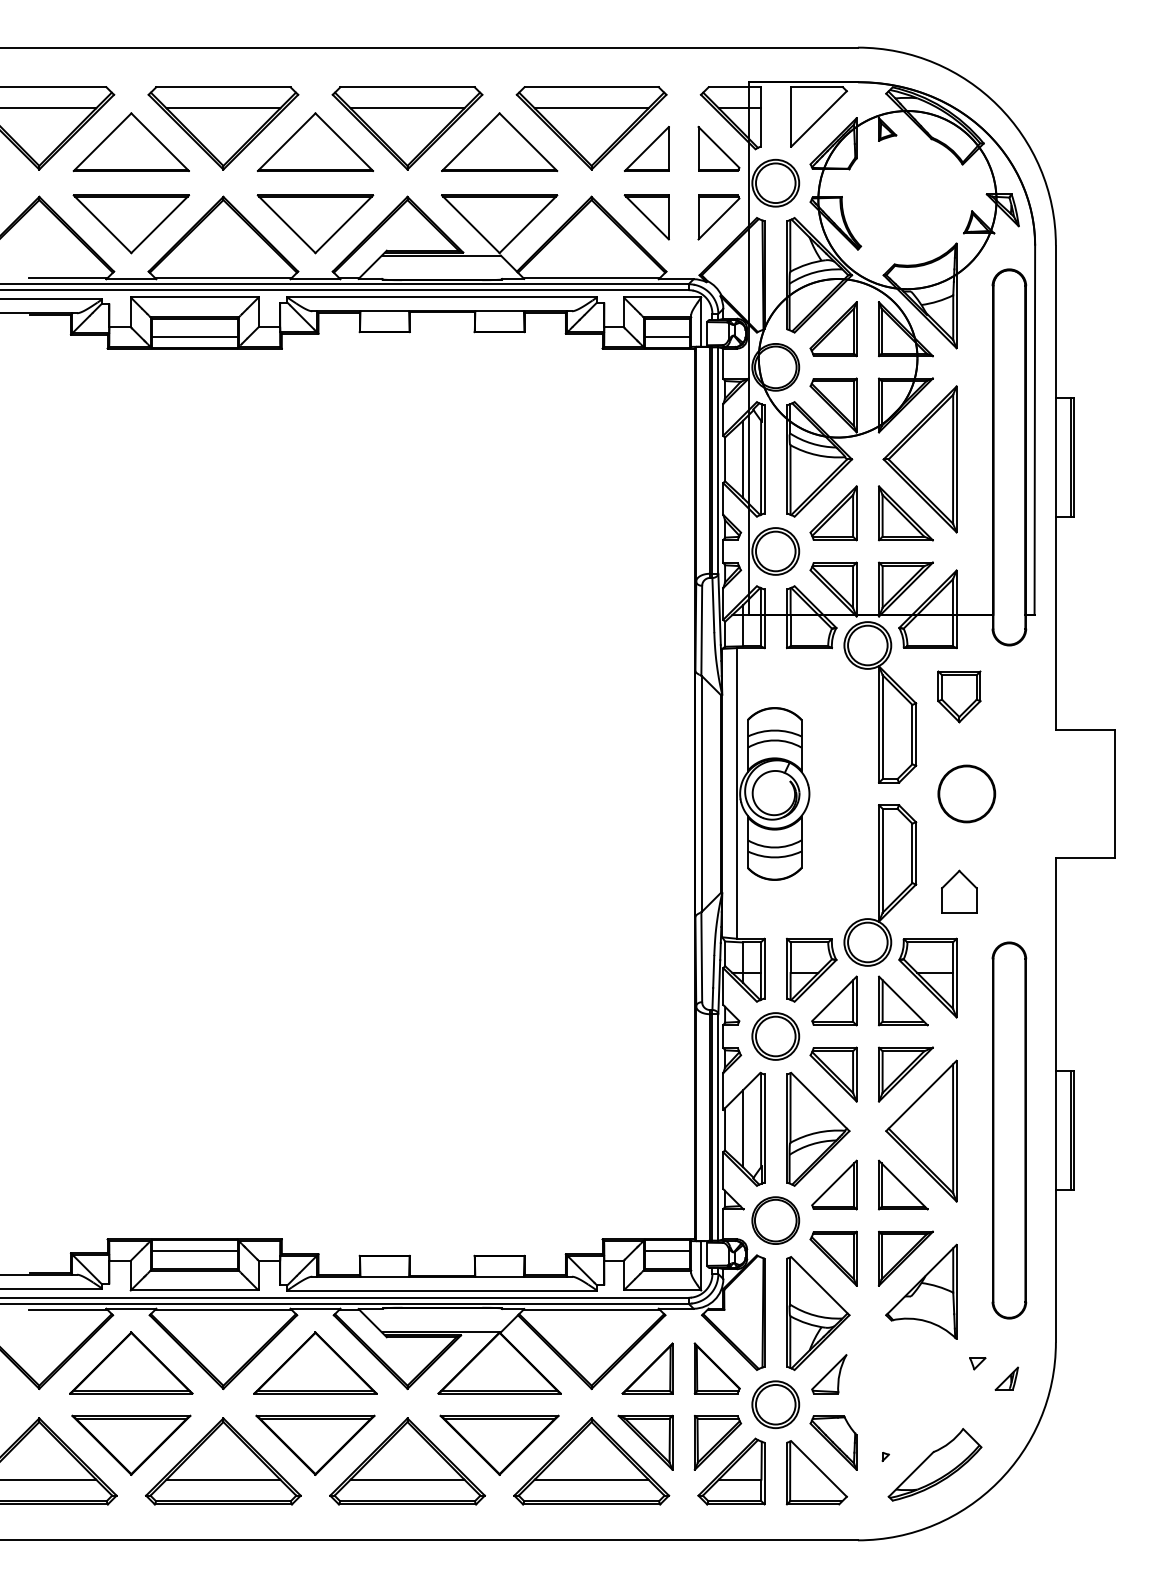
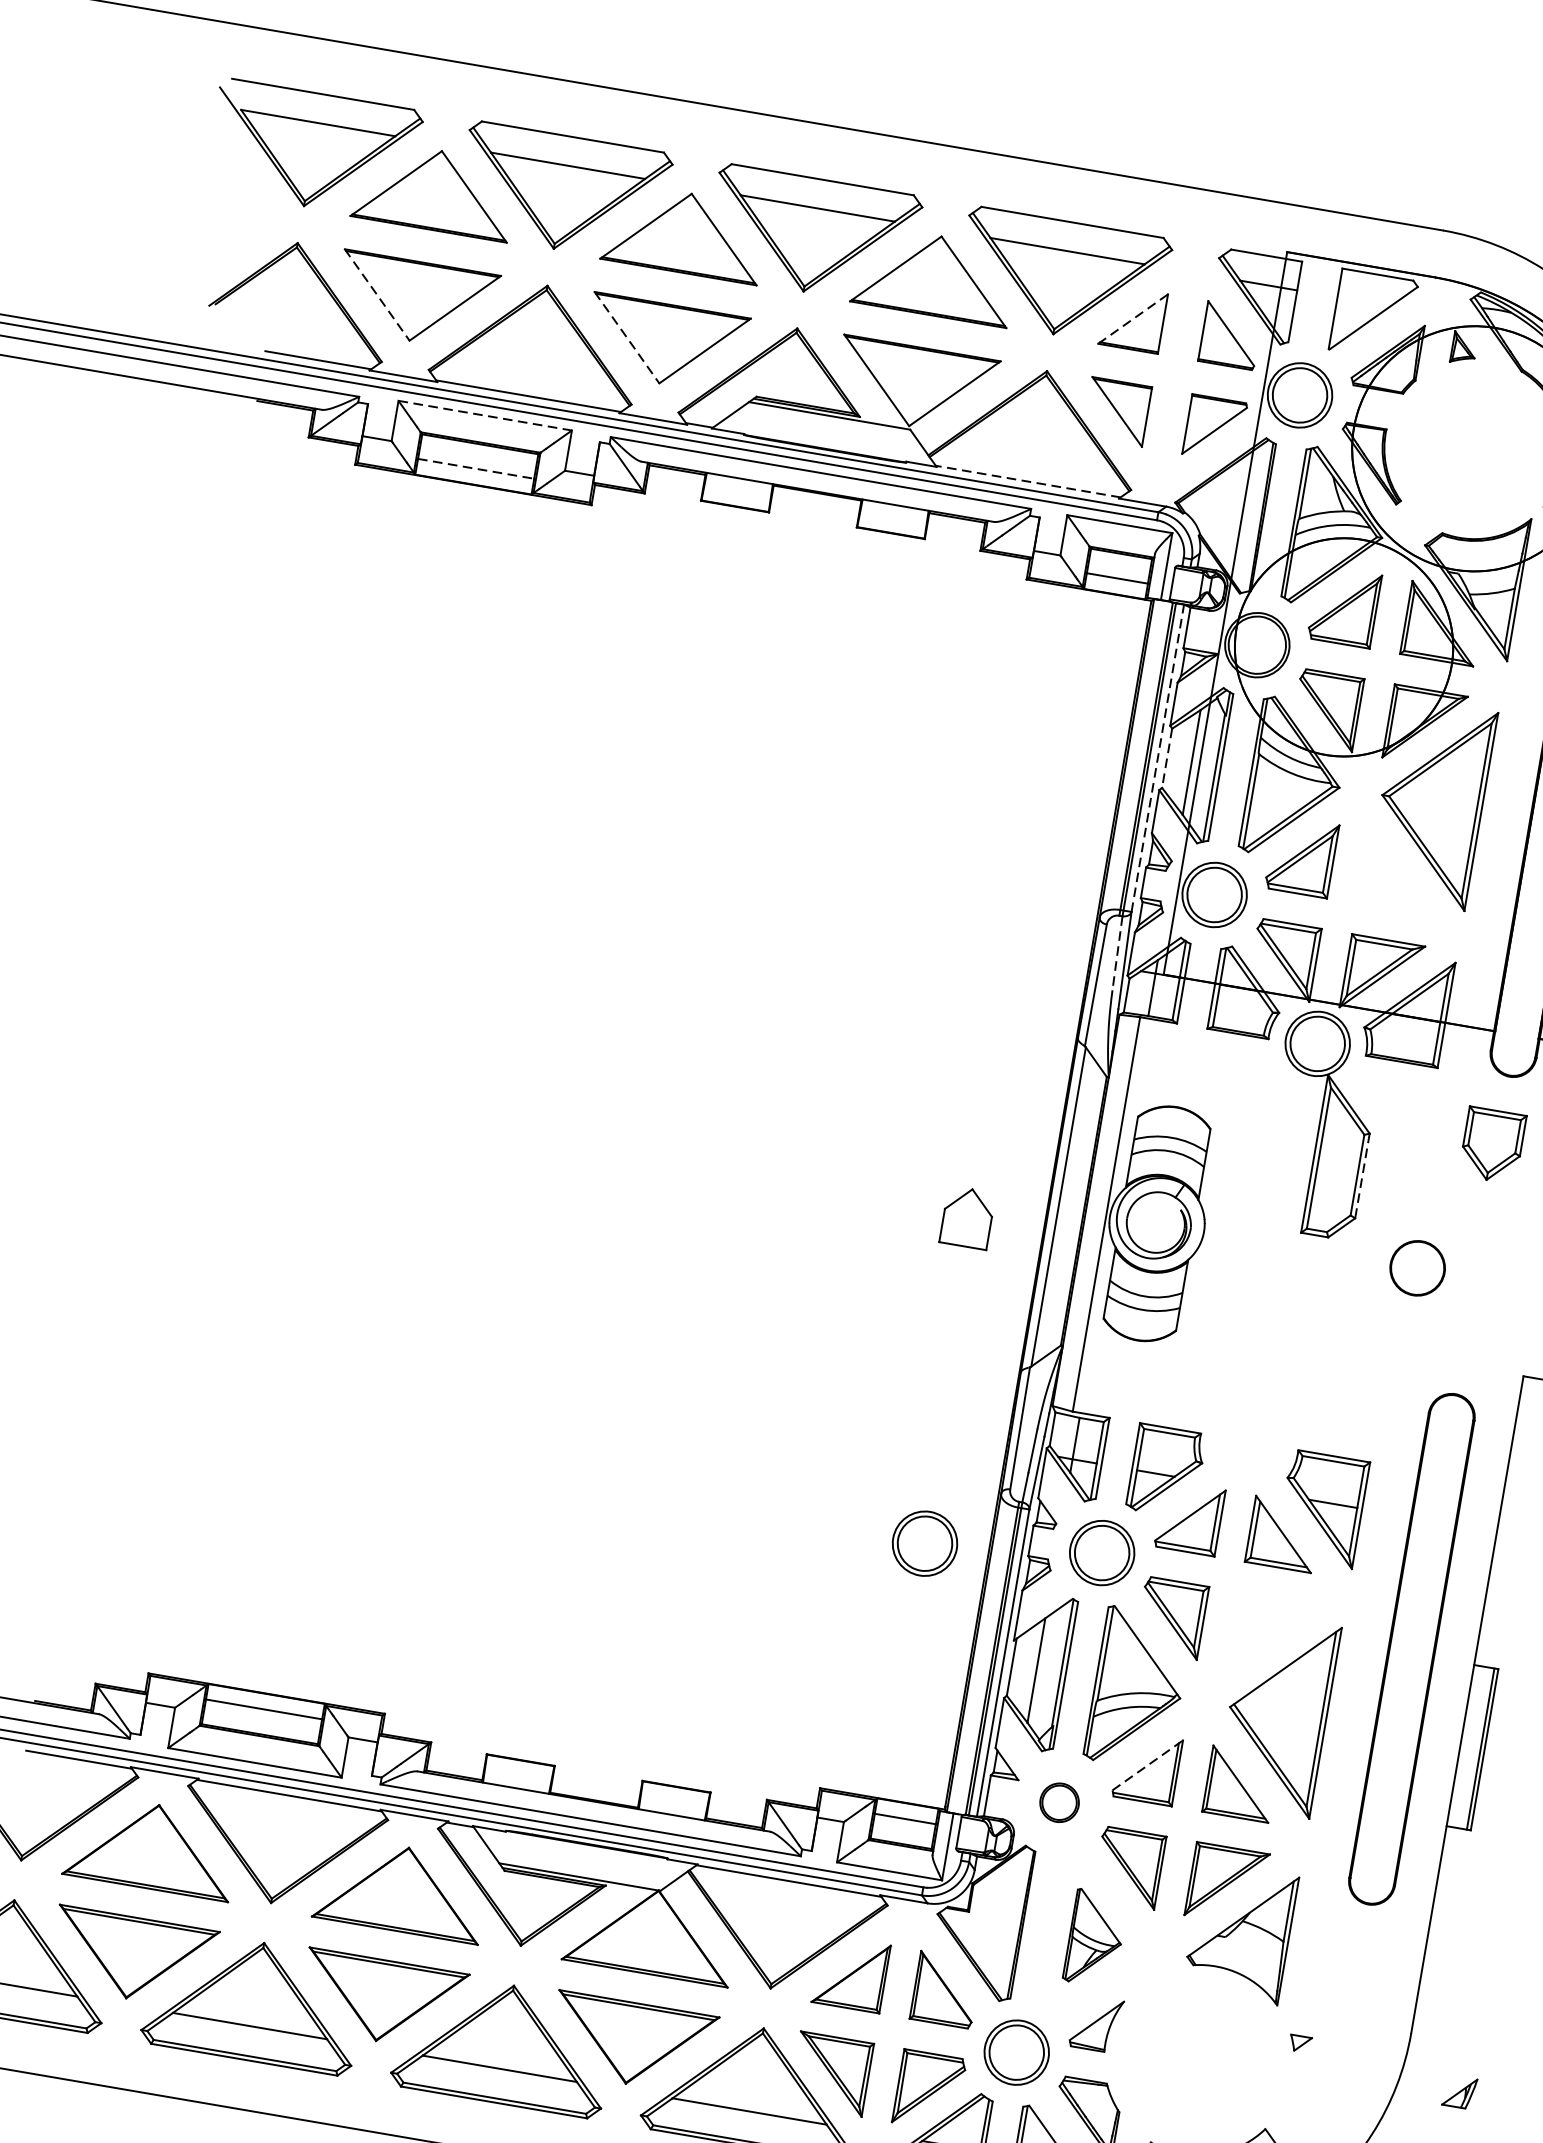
line: (647, 148) -> (1134, 318), solid -> dashed
line: (102, 224) -> (377, 295), solid -> dashed
line: (286, 224) -> (626, 337), solid -> dashed
line: (591, 278) -> (1027, 481), solid -> dashed
line: (194, 297) -> (484, 415), solid -> dashed
line: (194, 336) -> (475, 468), solid -> dashed
line: (725, 459) -> (1167, 758), solid -> dashed
line: (718, 460) -> (1158, 758), solid -> dashed
part: (905, 513) -> (1399, 873), removed
line: (713, 605) -> (1117, 953), solid -> dashed
part: (959, 696) -> (1492, 1145), moved
line: (916, 735) -> (1362, 1177), solid -> dashed
part: (966, 793) -> (1417, 1267), size x0.7
part: (880, 885) -> (1279, 1372), removed
part: (959, 891) -> (967, 1217), moved
part: (647, 1051) -> (924, 1543), added
part: (905, 1074) -> (1269, 1634), removed
part: (1009, 1130) -> (1412, 1649), moved
line: (834, 1182) -> (1147, 1764), solid -> dashed
part: (775, 1220) -> (1059, 1802), size x0.6
part: (818, 1313) -> (1095, 1938), size x0.6
part: (1006, 1378) -> (1459, 2091), moved

